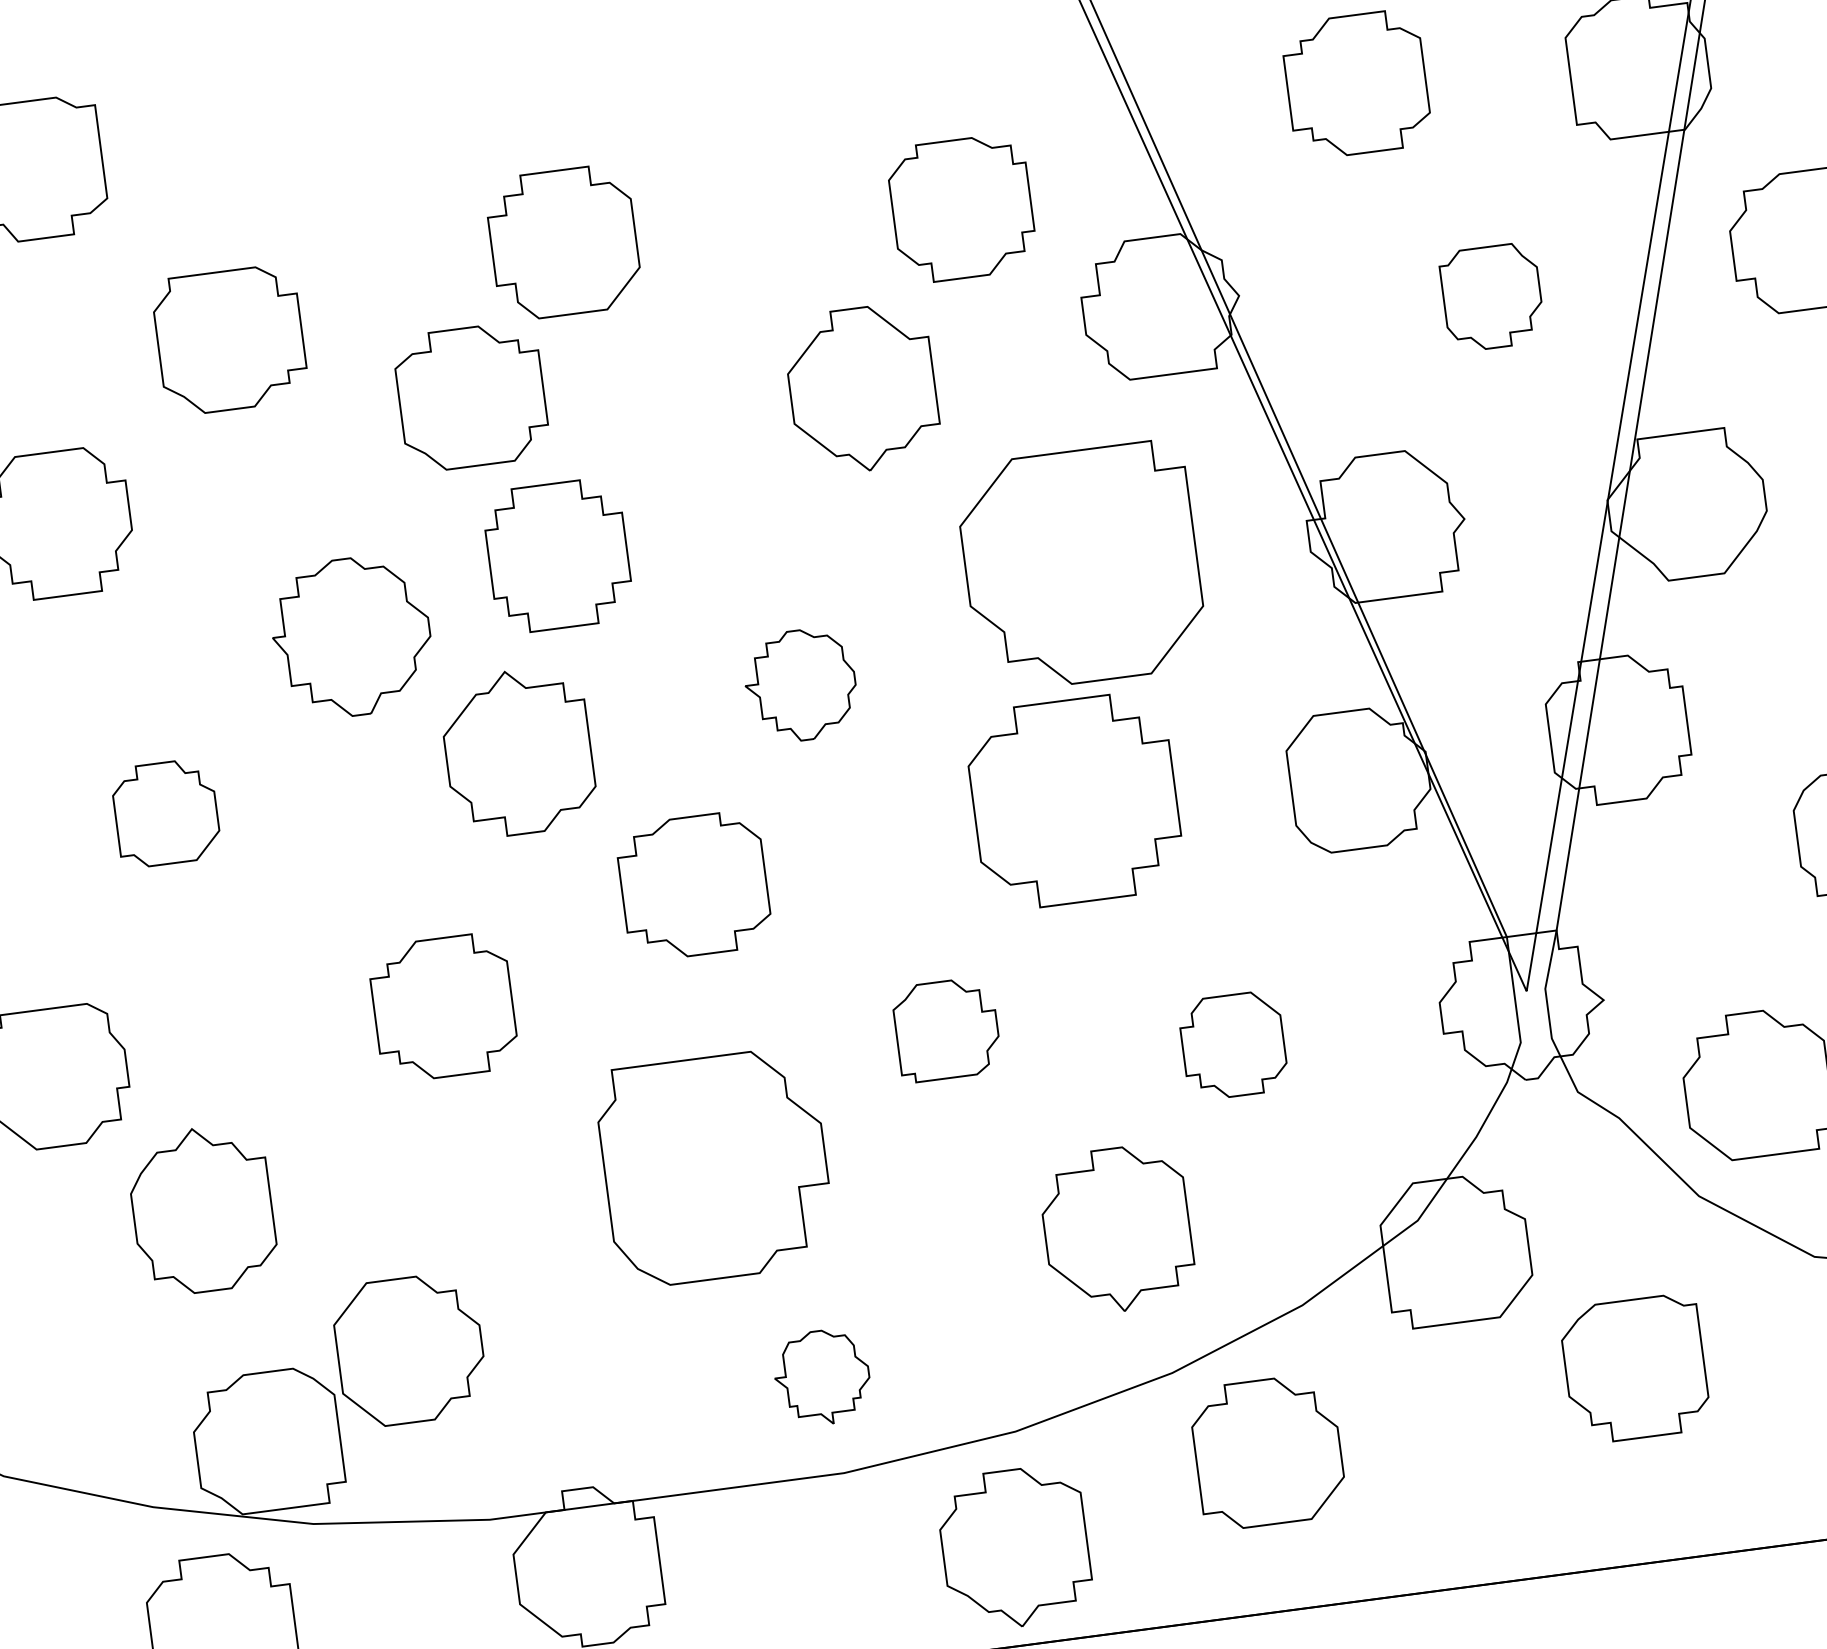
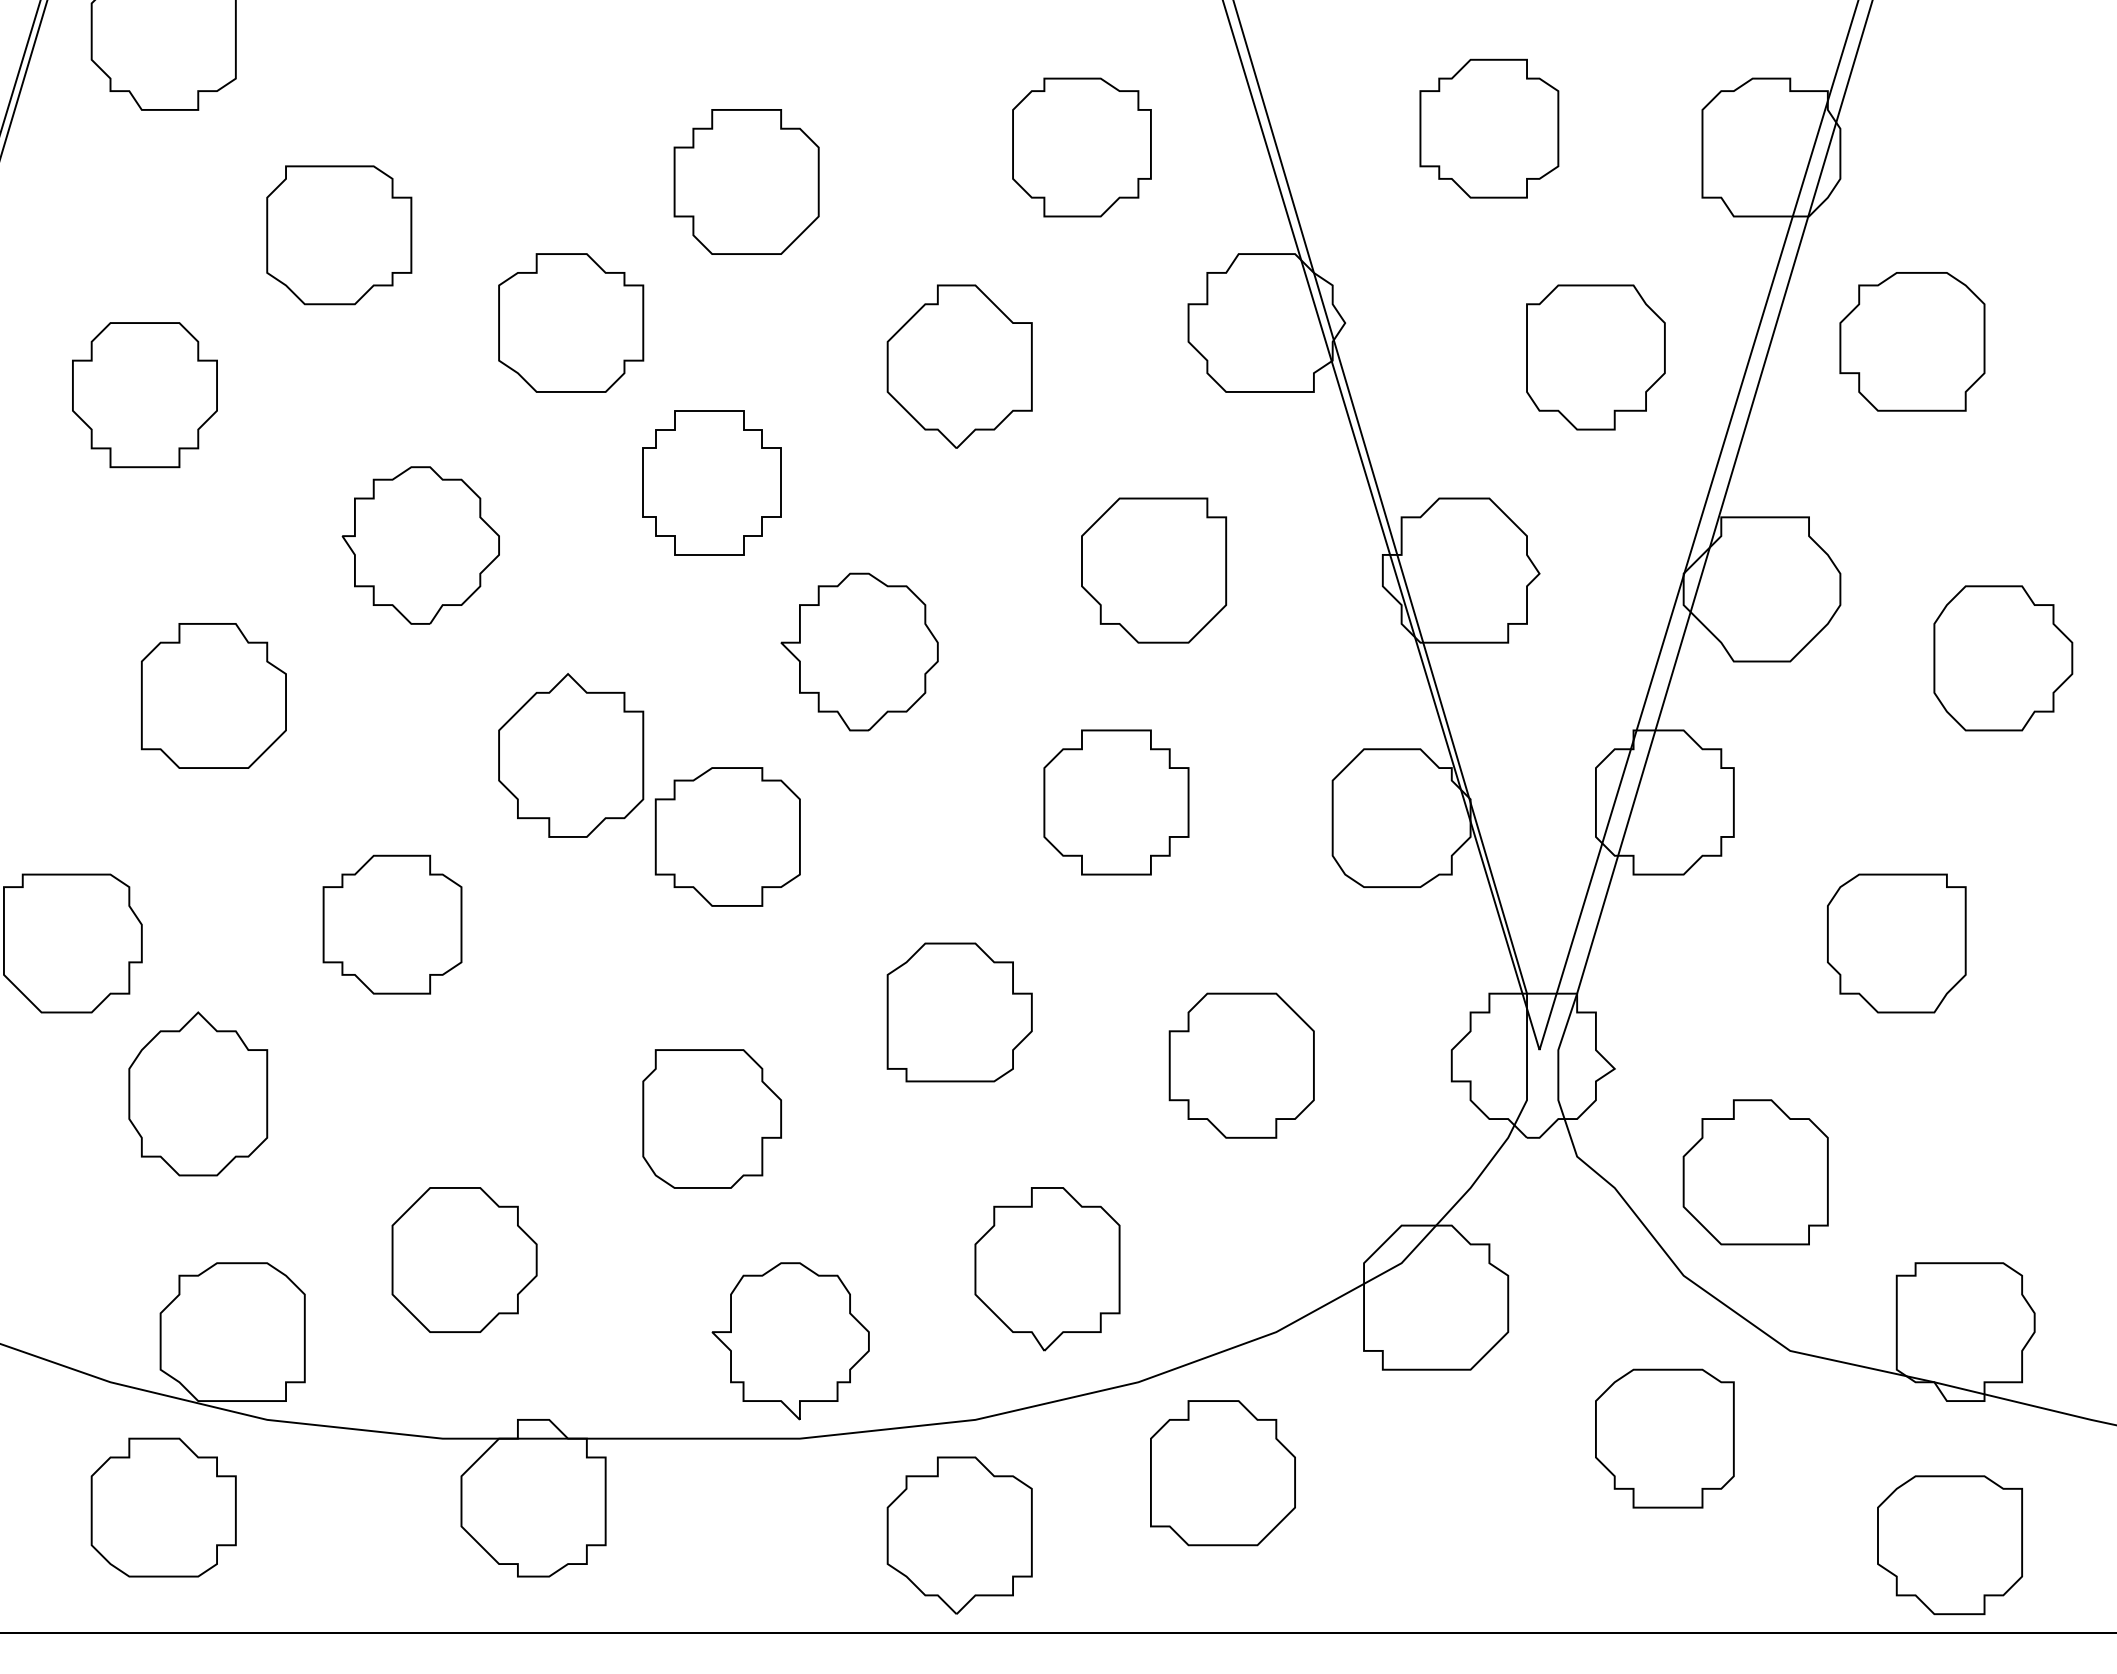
part: (961, 208) -> (1081, 147), moved
part: (563, 242) -> (746, 181), moved
part: (1491, 297) -> (1595, 357), size x1.43
part: (557, 555) -> (711, 482), moved
part: (1082, 566) -> (1154, 570), size x0.62
part: (800, 684) -> (859, 651), size x1.43
part: (518, 752) -> (571, 755), moved
part: (1074, 801) -> (1116, 802), size x0.71
part: (165, 812) -> (213, 695), size x1.43
part: (443, 1007) -> (392, 924), moved
part: (946, 1029) -> (959, 1012), size x1.43
part: (1233, 1045) -> (1241, 1065), size x1.43
part: (714, 1167) -> (711, 1118), size x0.62
part: (1117, 1230) -> (1047, 1269), moved
part: (409, 1349) -> (464, 1259), moved
part: (1634, 1368) -> (1664, 1438), moved
part: (822, 1378) -> (790, 1341), size x1.67

